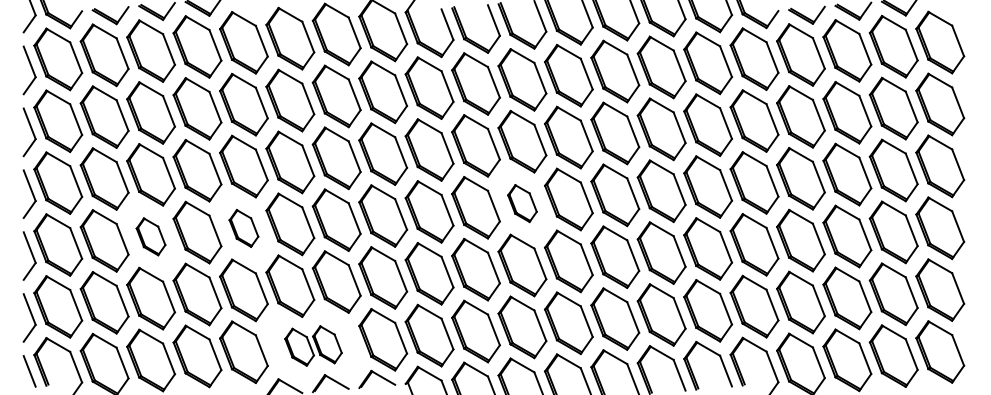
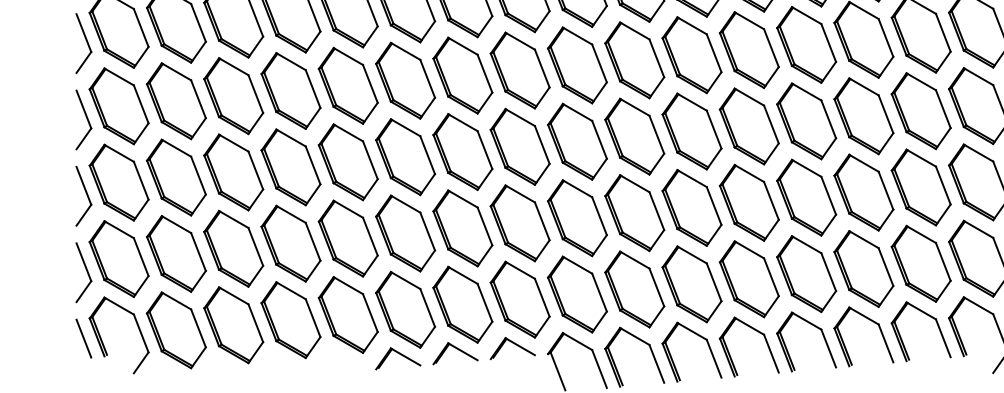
part: (522, 203) -> (692, 131), size x1.67
part: (243, 228) -> (347, 162), size x1.67
part: (150, 236) -> (232, 172), size x1.67
part: (313, 345) -> (434, 306), size x1.67

